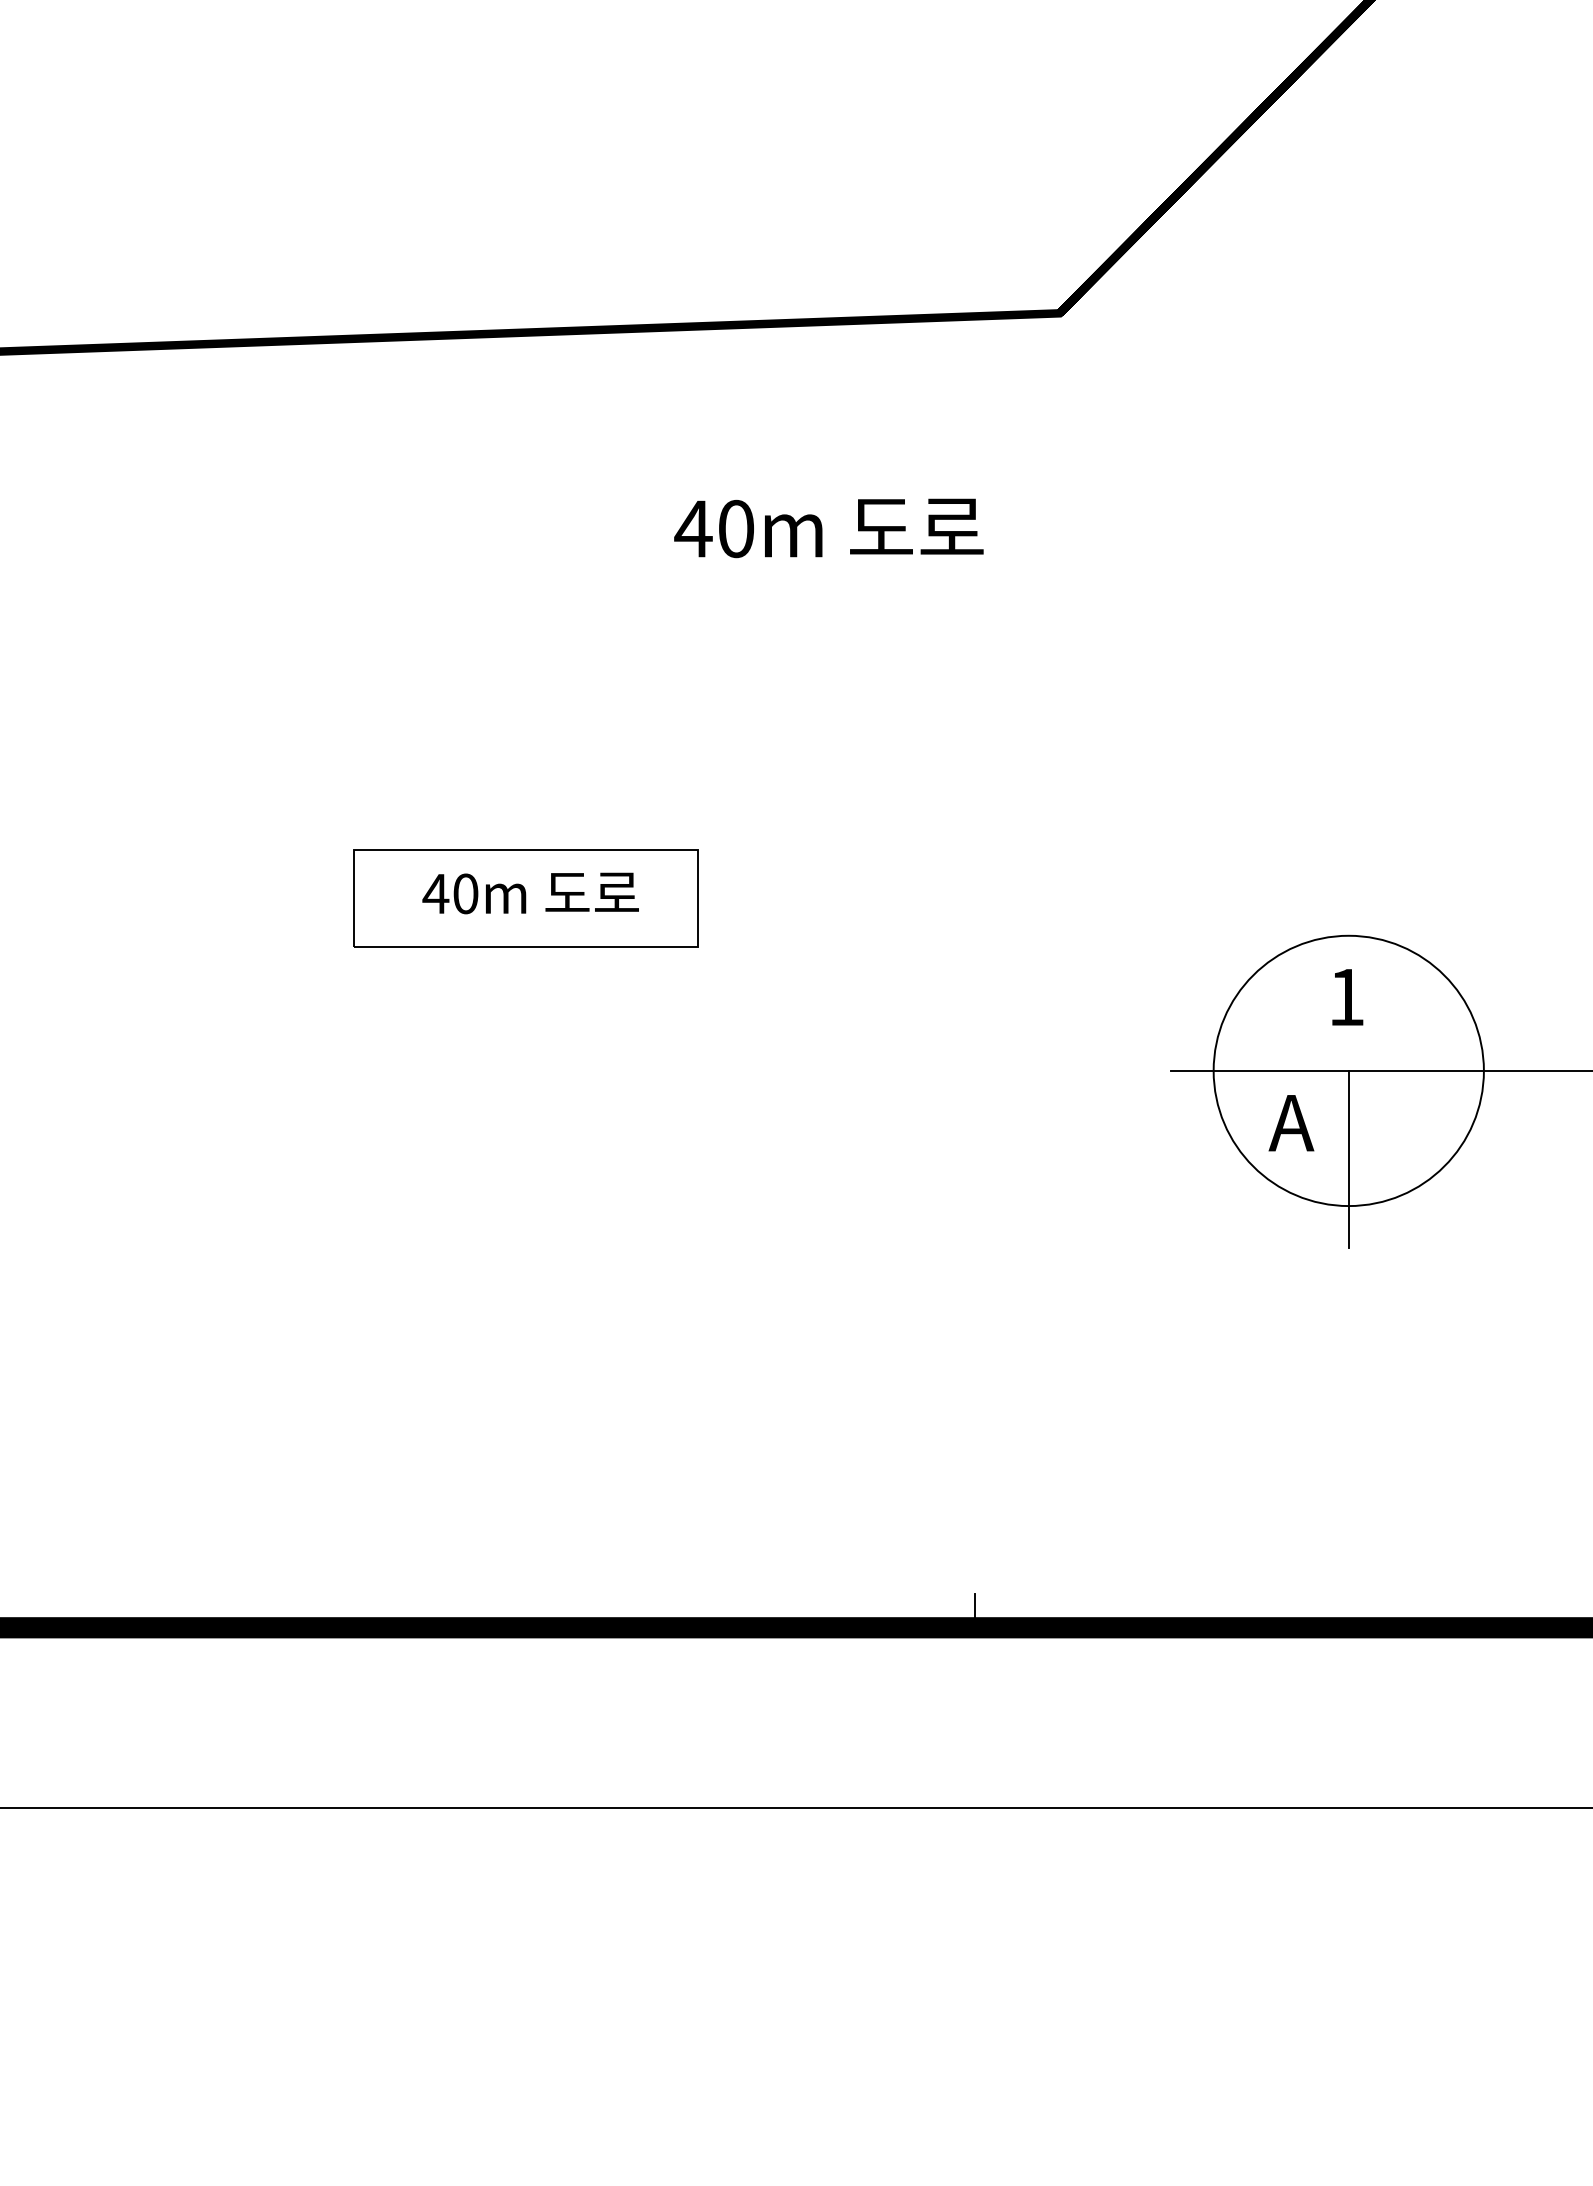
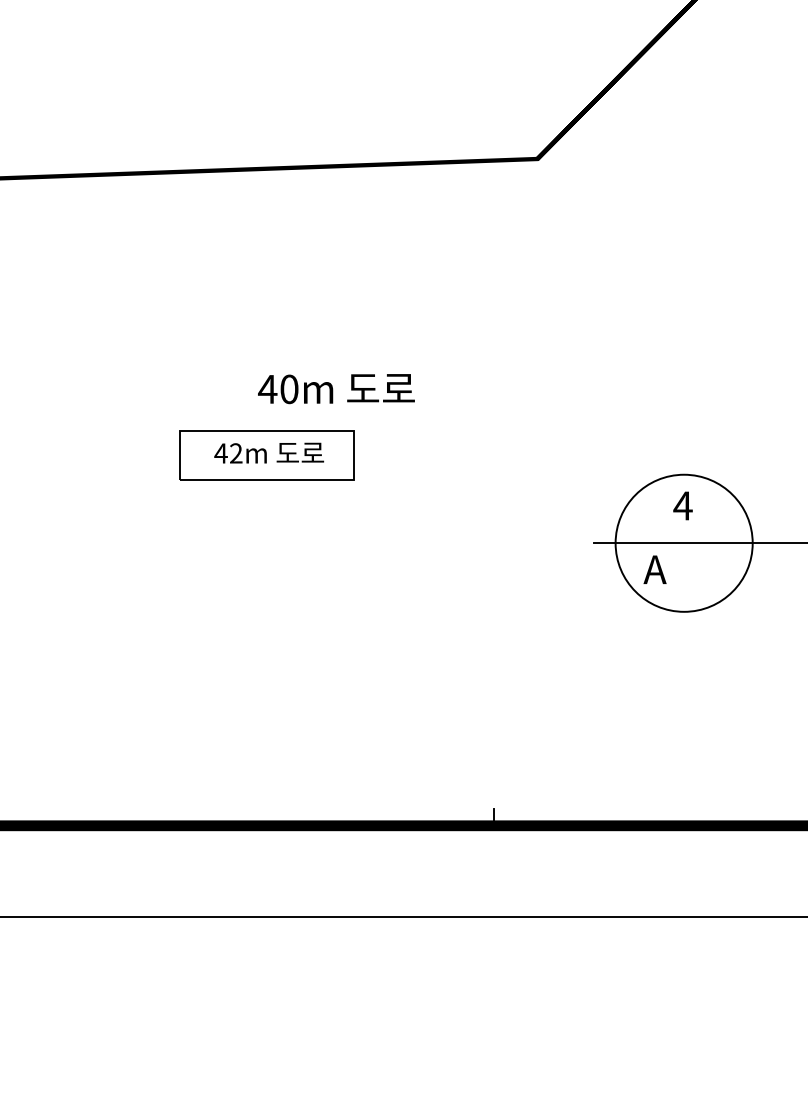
text: (829, 529) -> (336, 389), moved
text: (466, 893) -> (236, 453), 40m -> 42m
text: (1345, 996) -> (682, 505), 1 -> 4
line: (1349, 1160) -> (684, 588), removed

